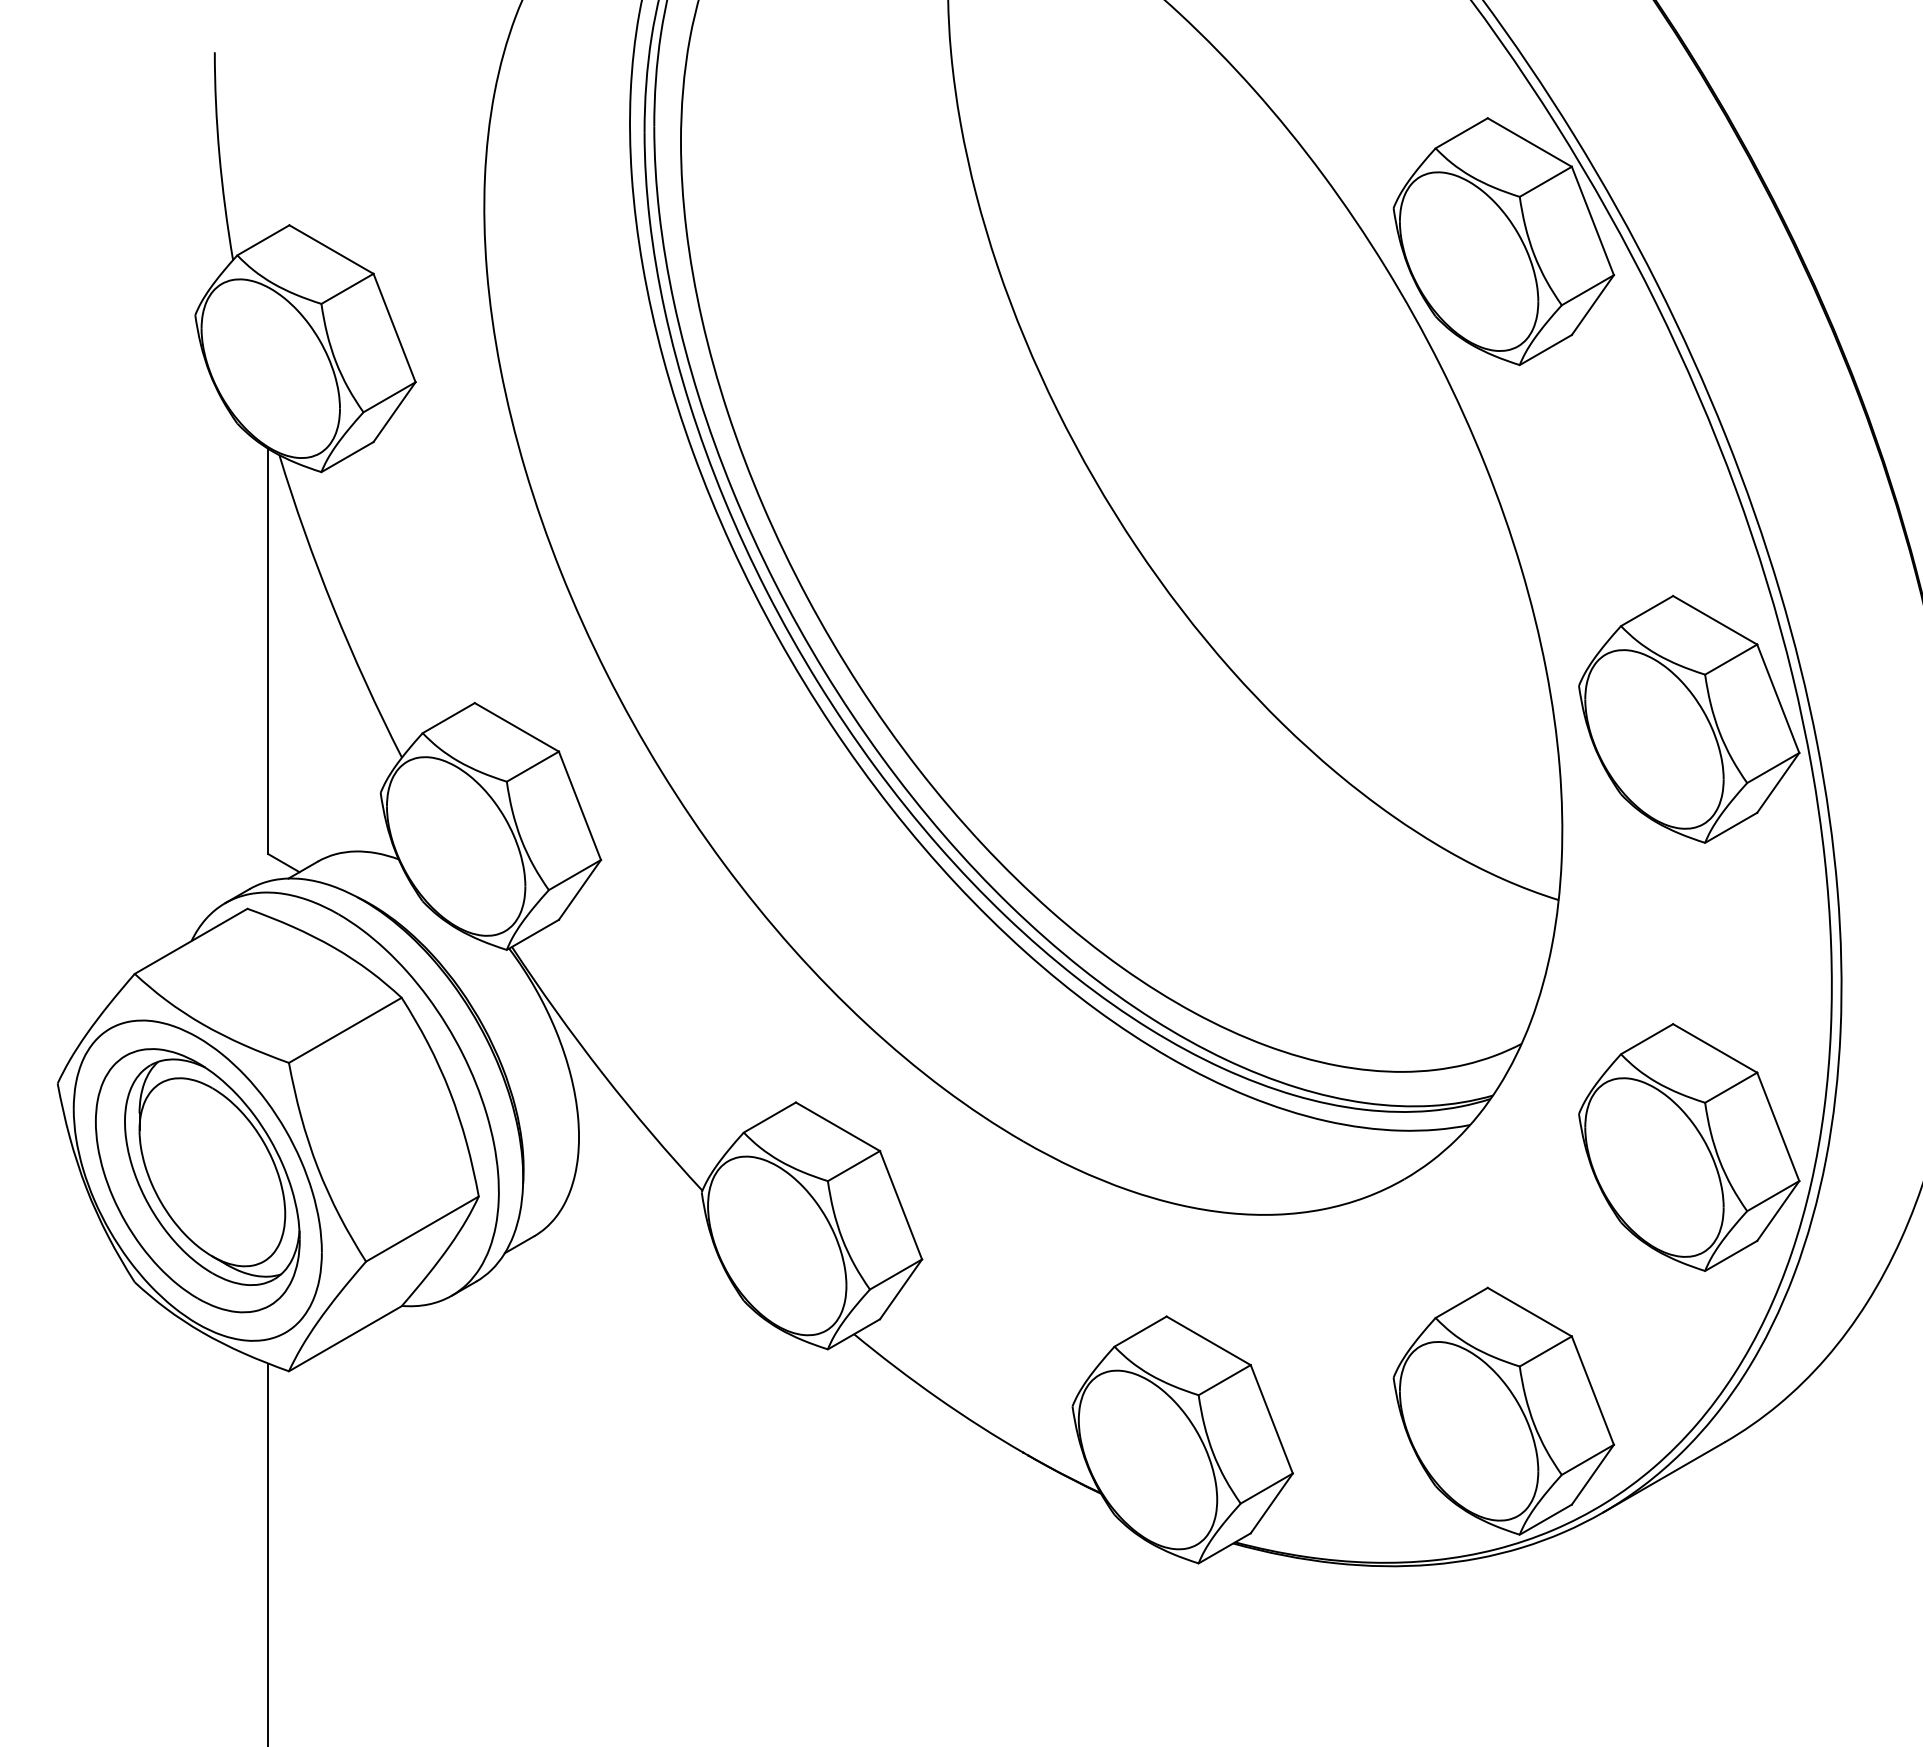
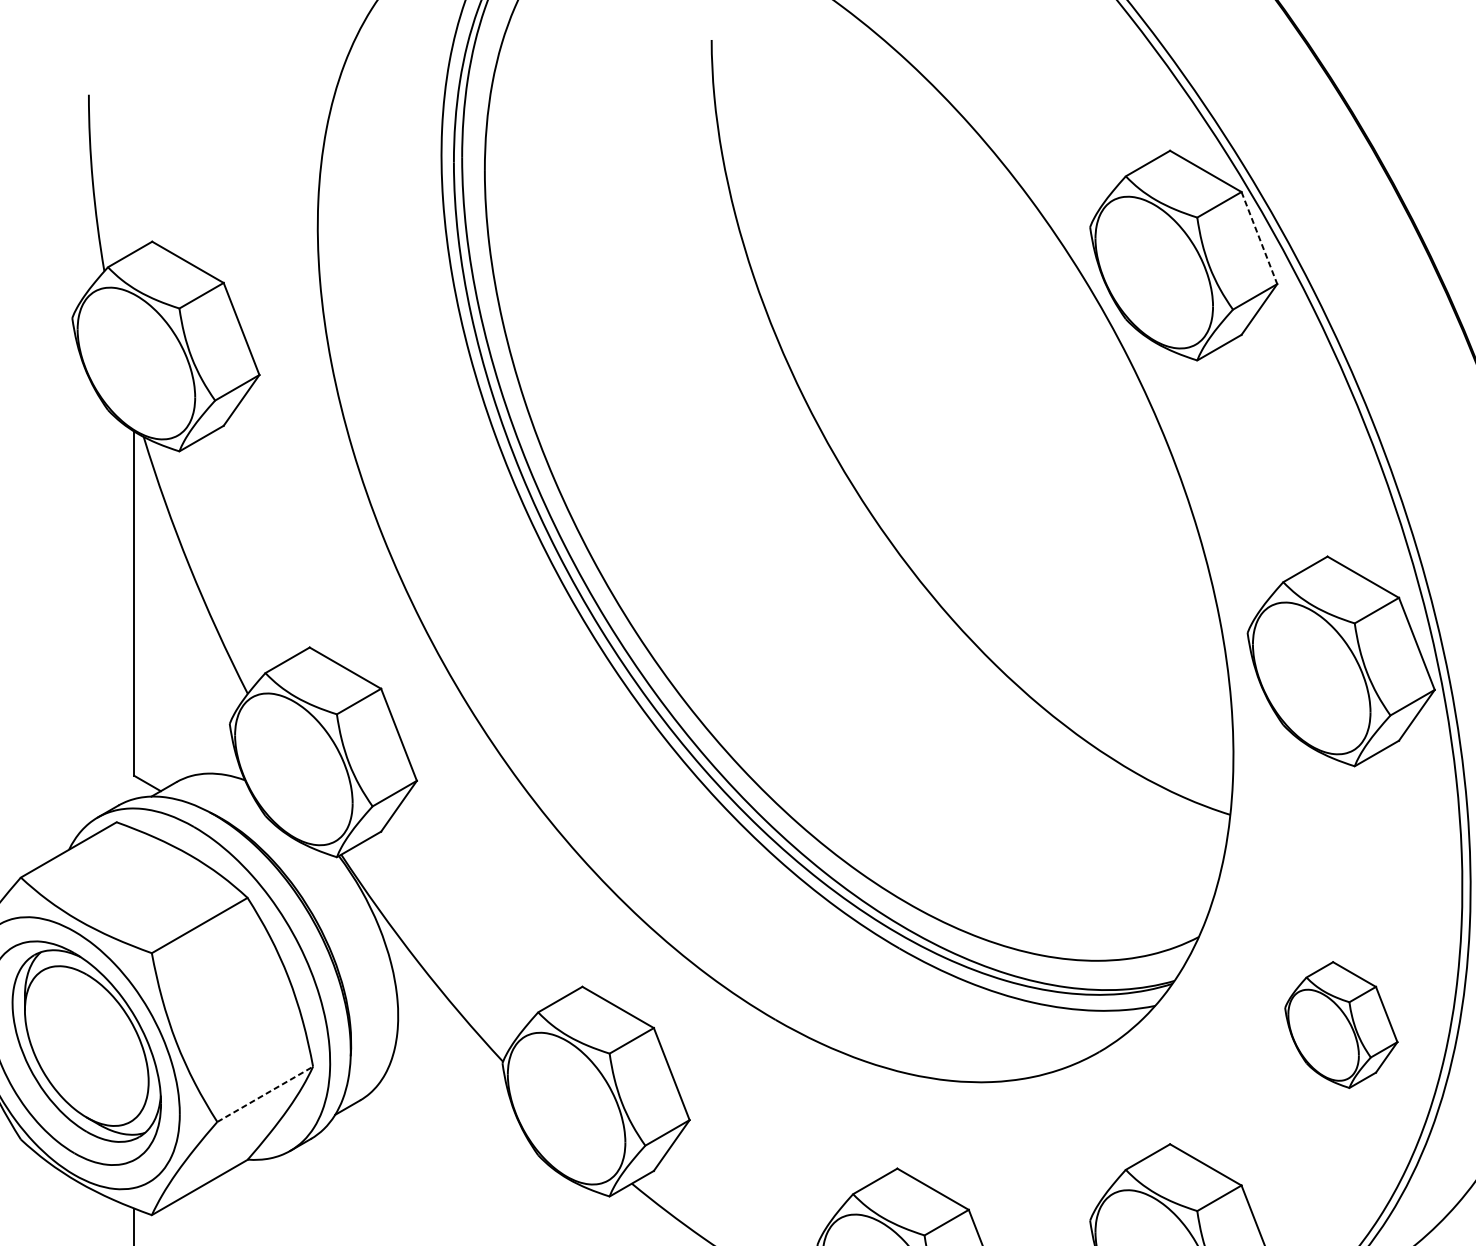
line: (1593, 221) -> (1259, 238), solid -> dashed
part: (1689, 1147) -> (1341, 1025), size x0.6
line: (422, 1228) -> (265, 1093), solid -> dashed

